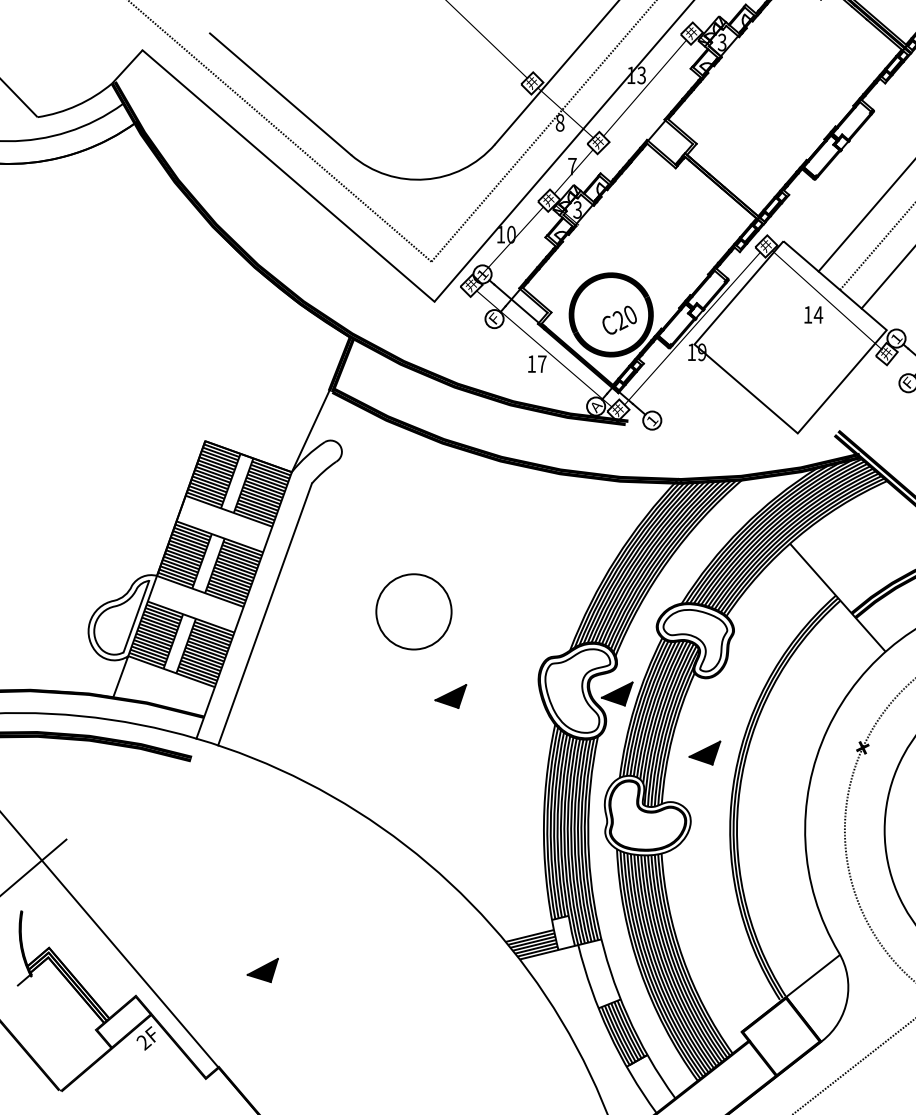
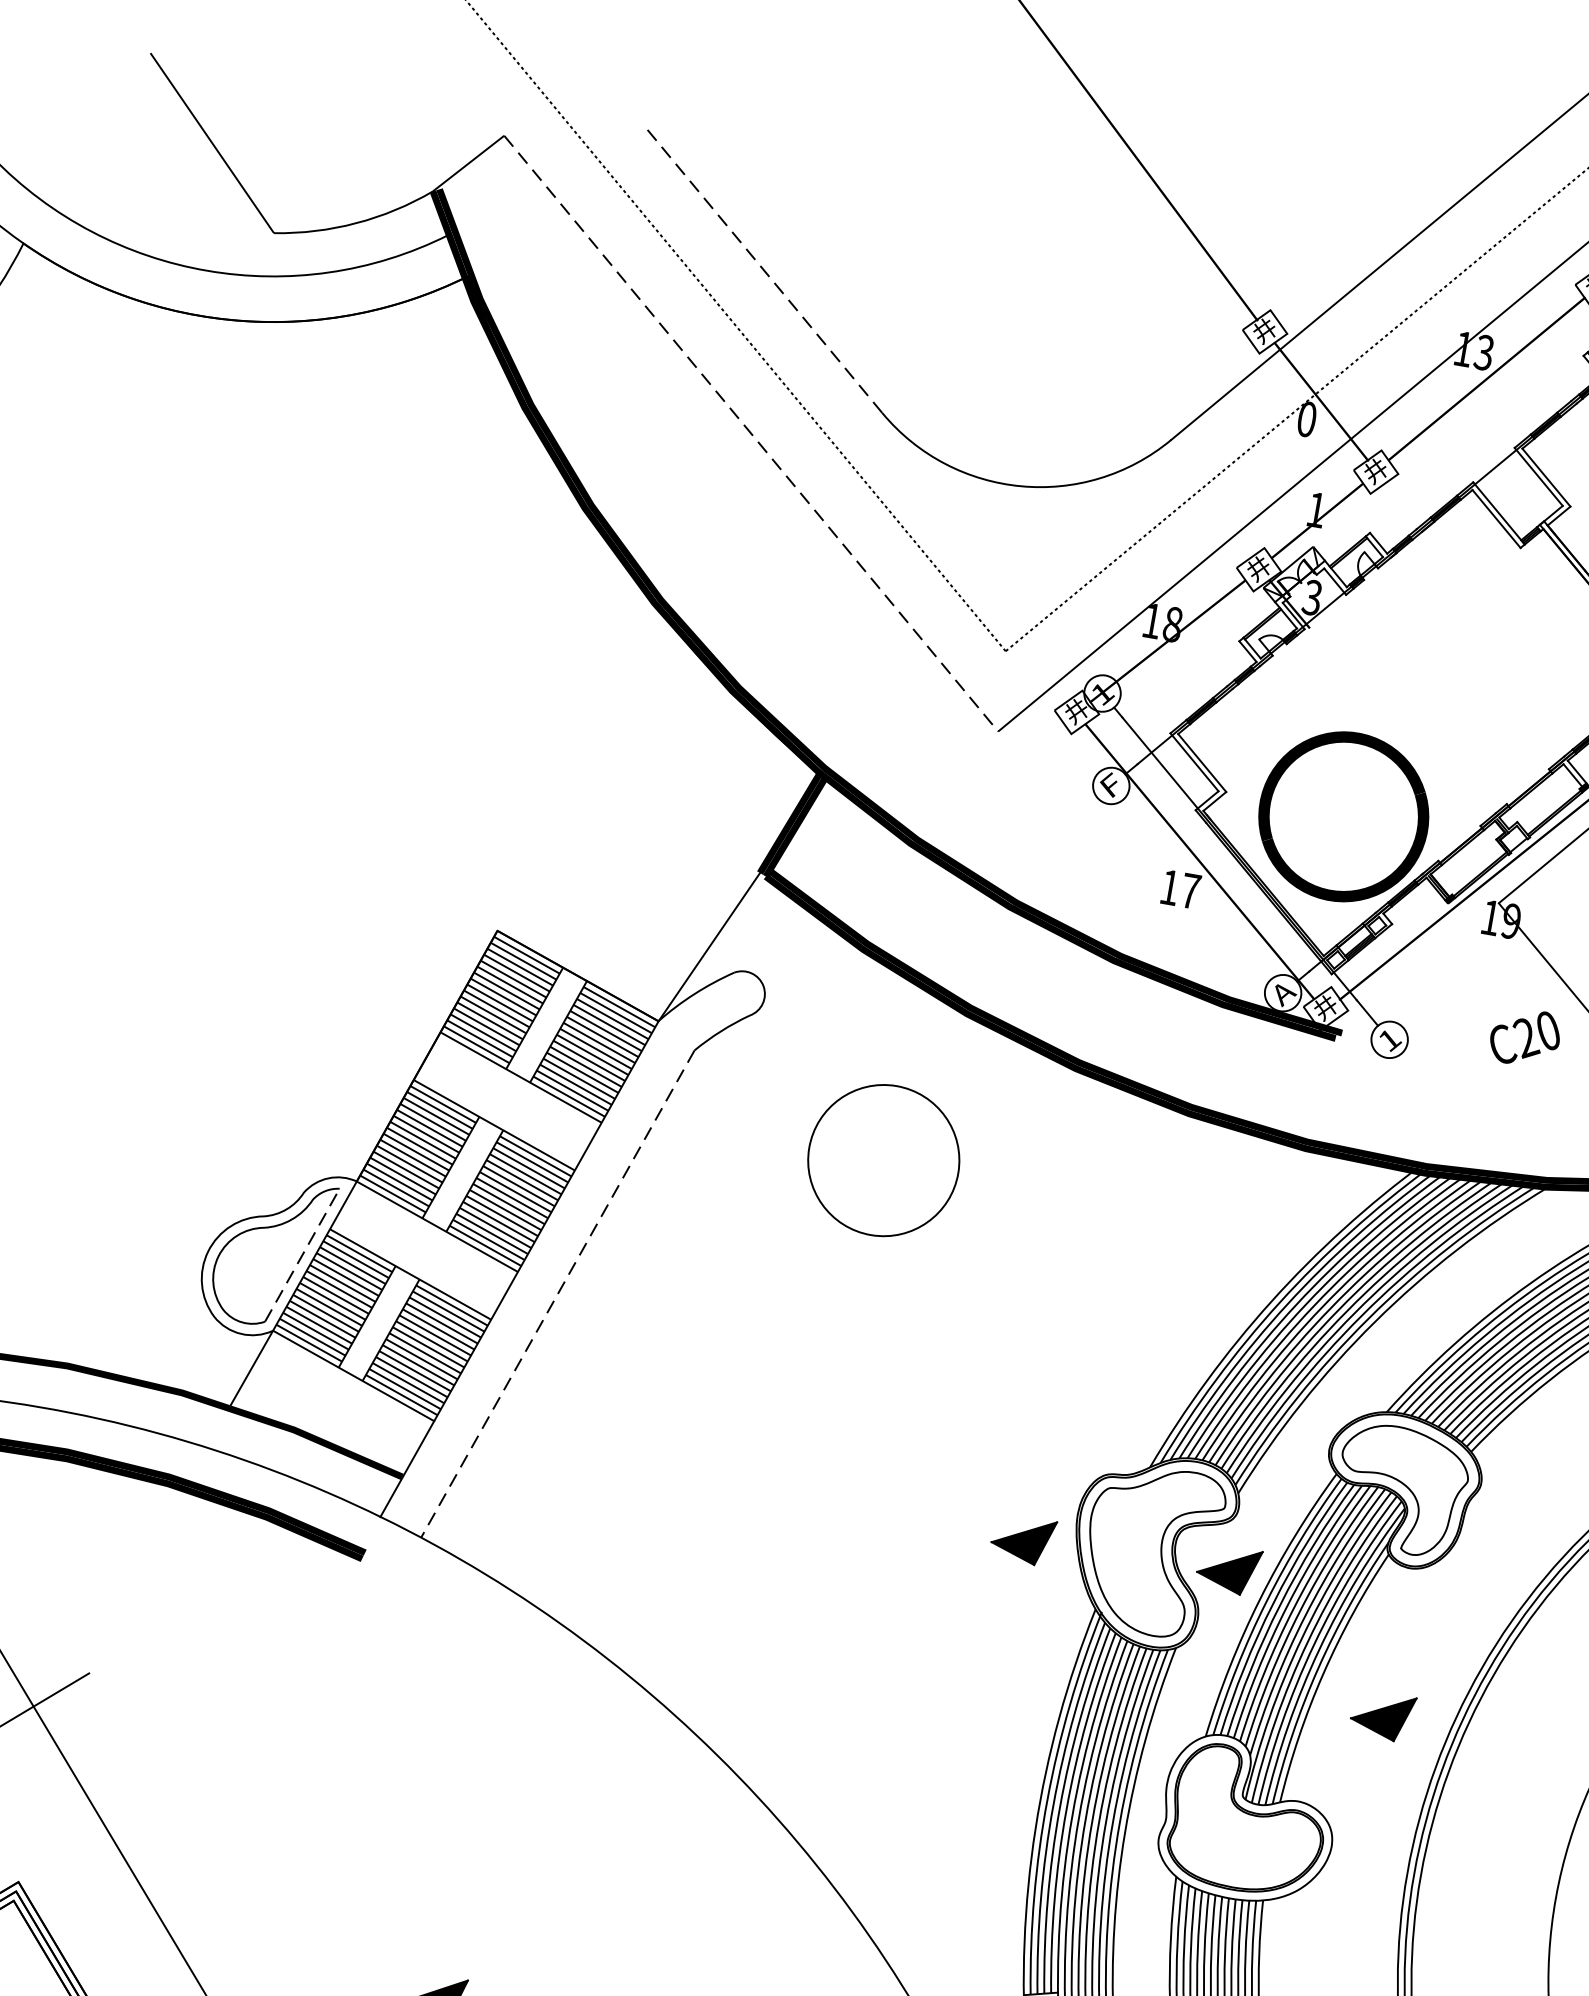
line: (280, 93) -> (762, 267), solid -> dashed
text: (559, 122) -> (1305, 418), 8 -> 0
text: (572, 166) -> (1316, 509), 7 -> 1
line: (288, 176) -> (750, 434), solid -> dashed
text: (511, 234) -> (1173, 624), 10 -> 18
text: (619, 319) -> (1525, 1036), moved
circle: (413, 611) -> (882, 1159), moved
line: (264, 614) -> (556, 1293), solid -> dashed
line: (136, 616) -> (302, 1255), solid -> dashed
part: (450, 696) -> (1022, 1539), moved

